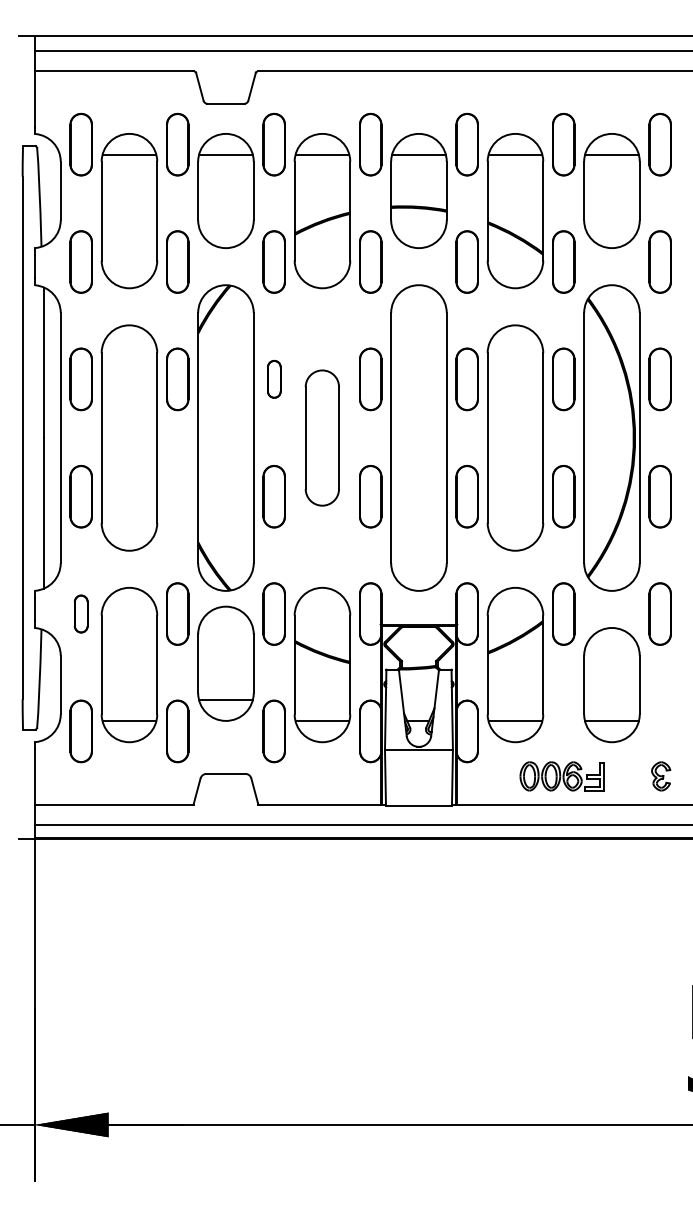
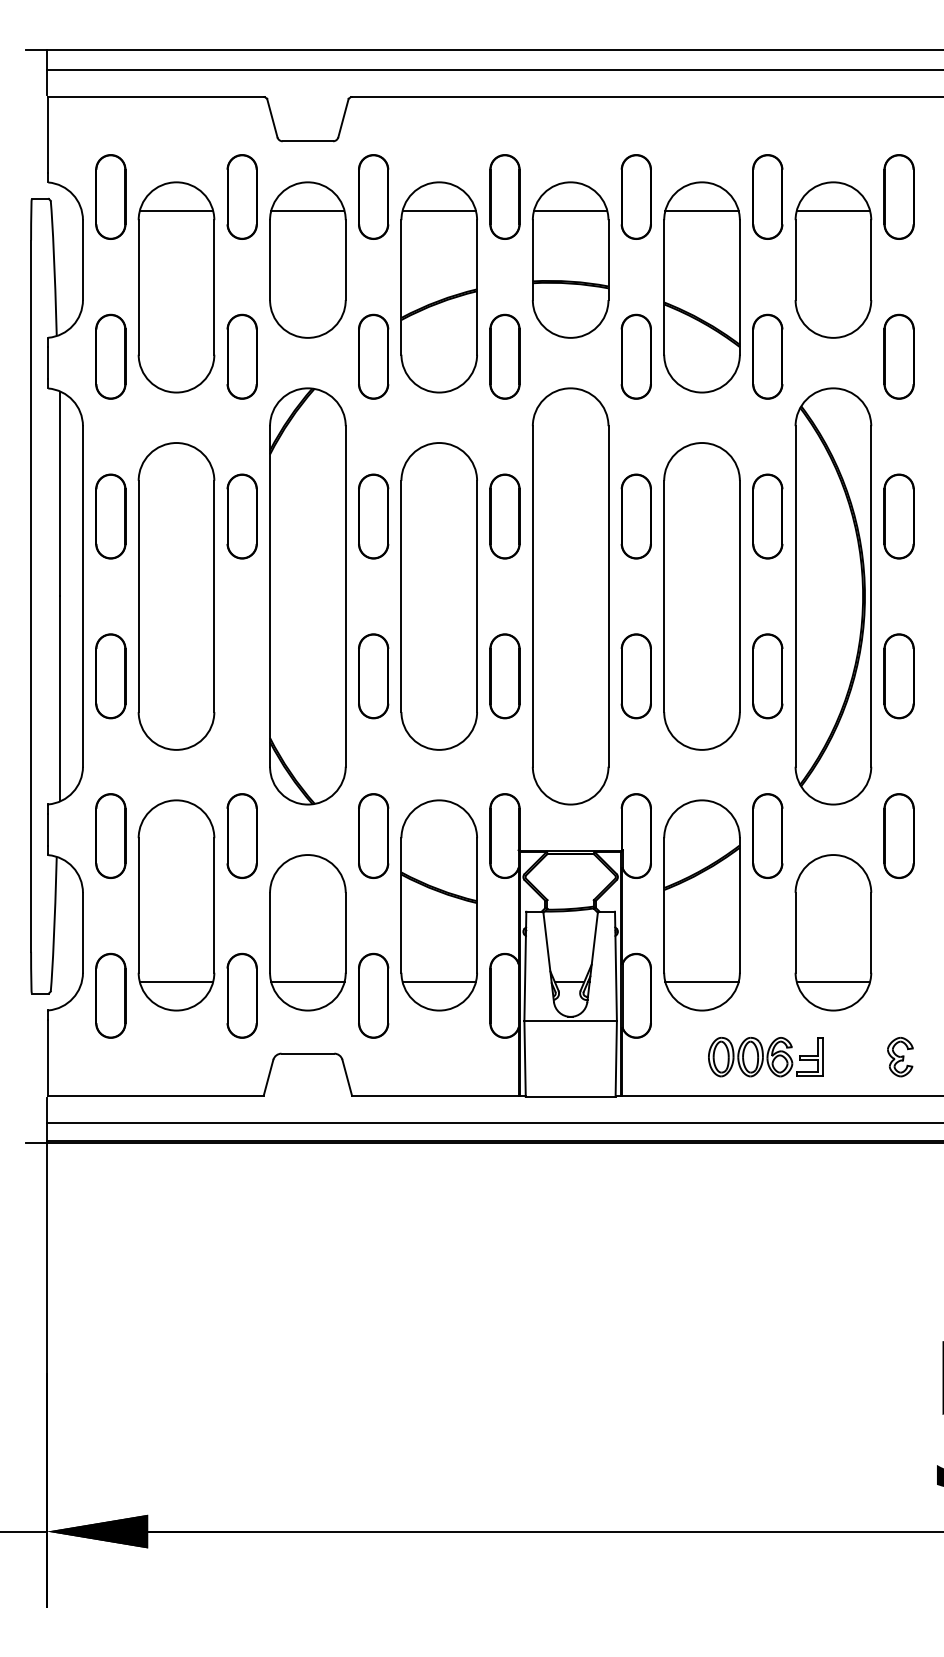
part: (274, 379) -> (373, 516), size x1.67
part: (321, 438) -> (438, 596), size x1.67
part: (80, 613) -> (110, 835), size x1.67
part: (225, 663) -> (307, 932), moved

